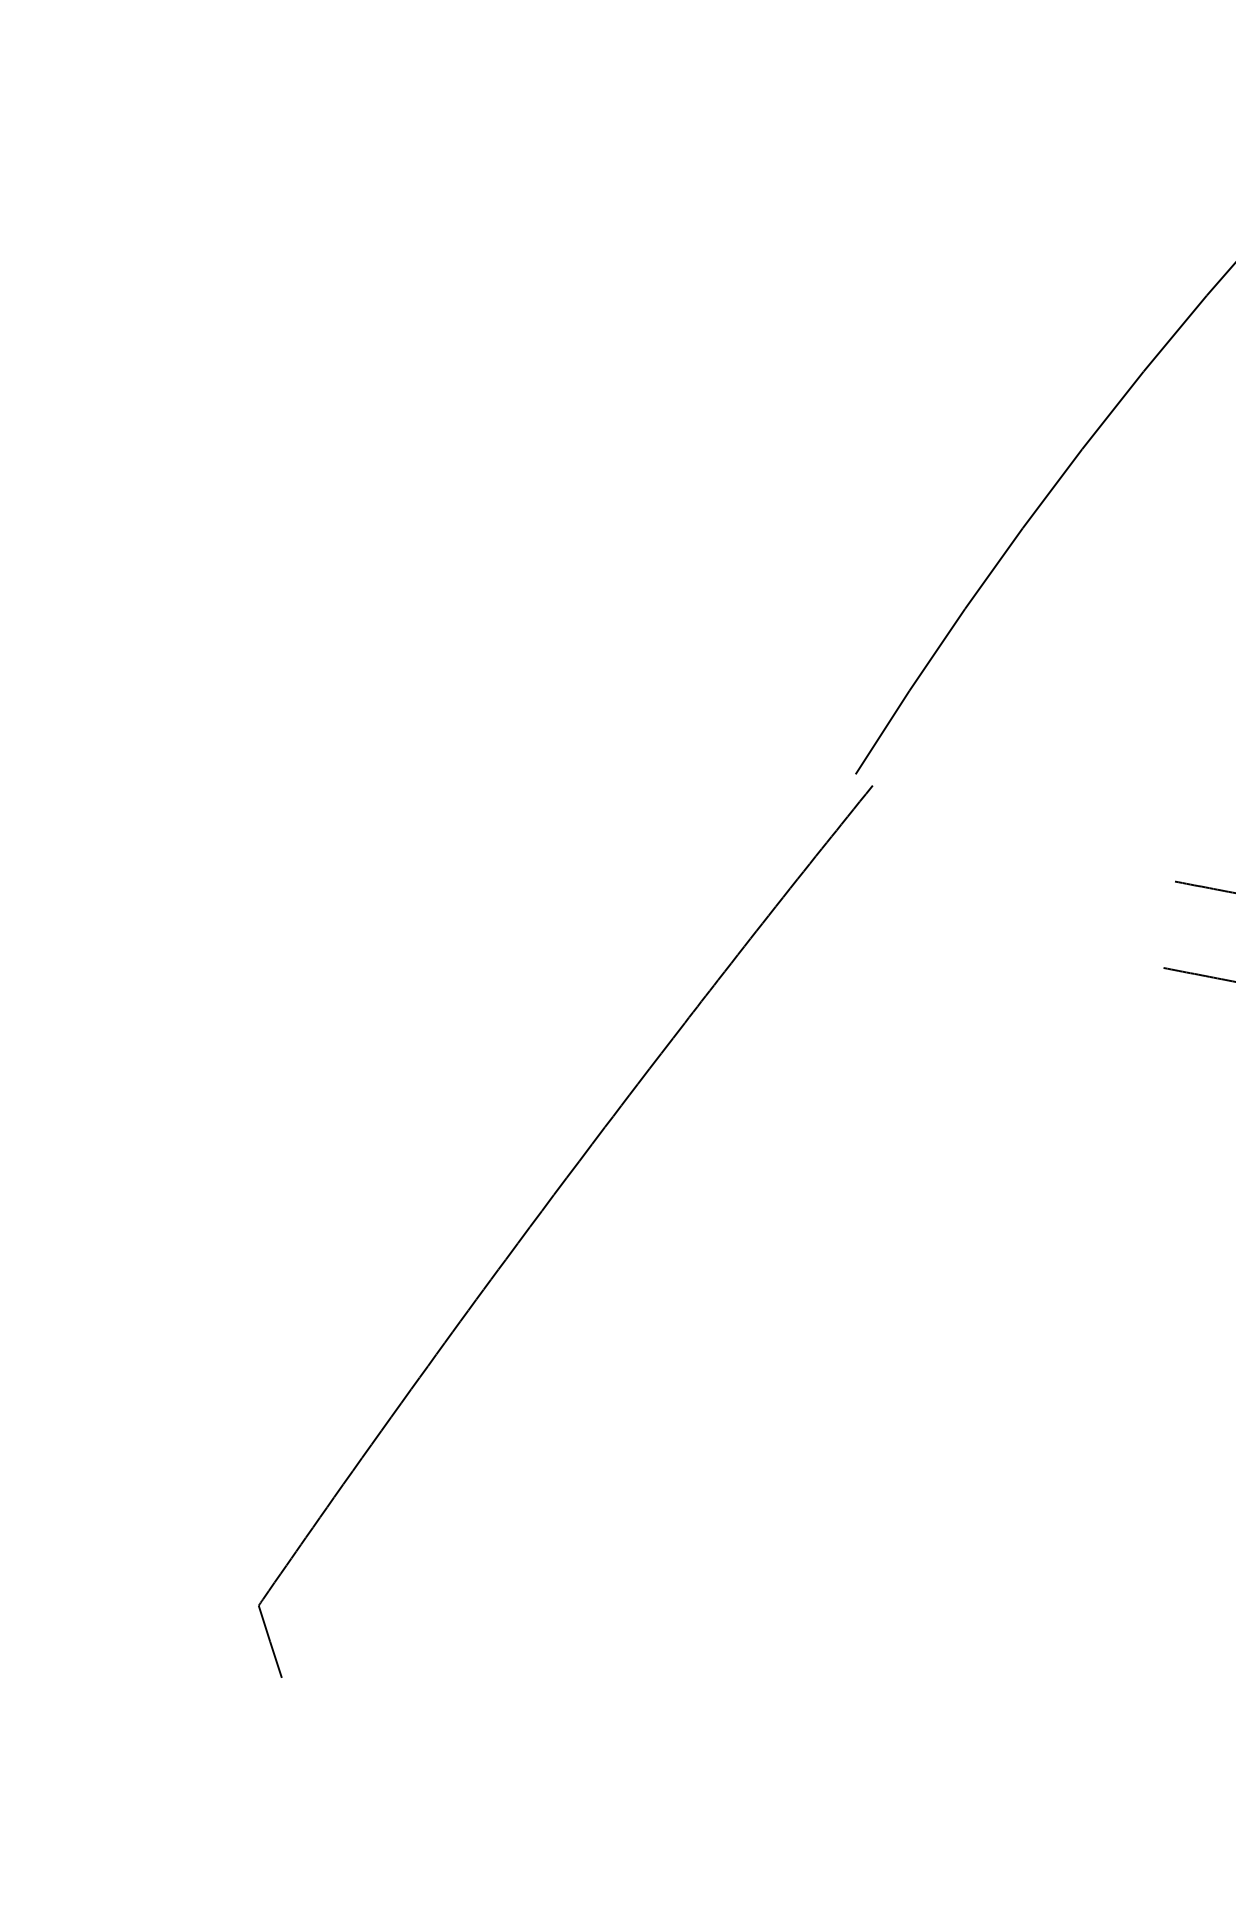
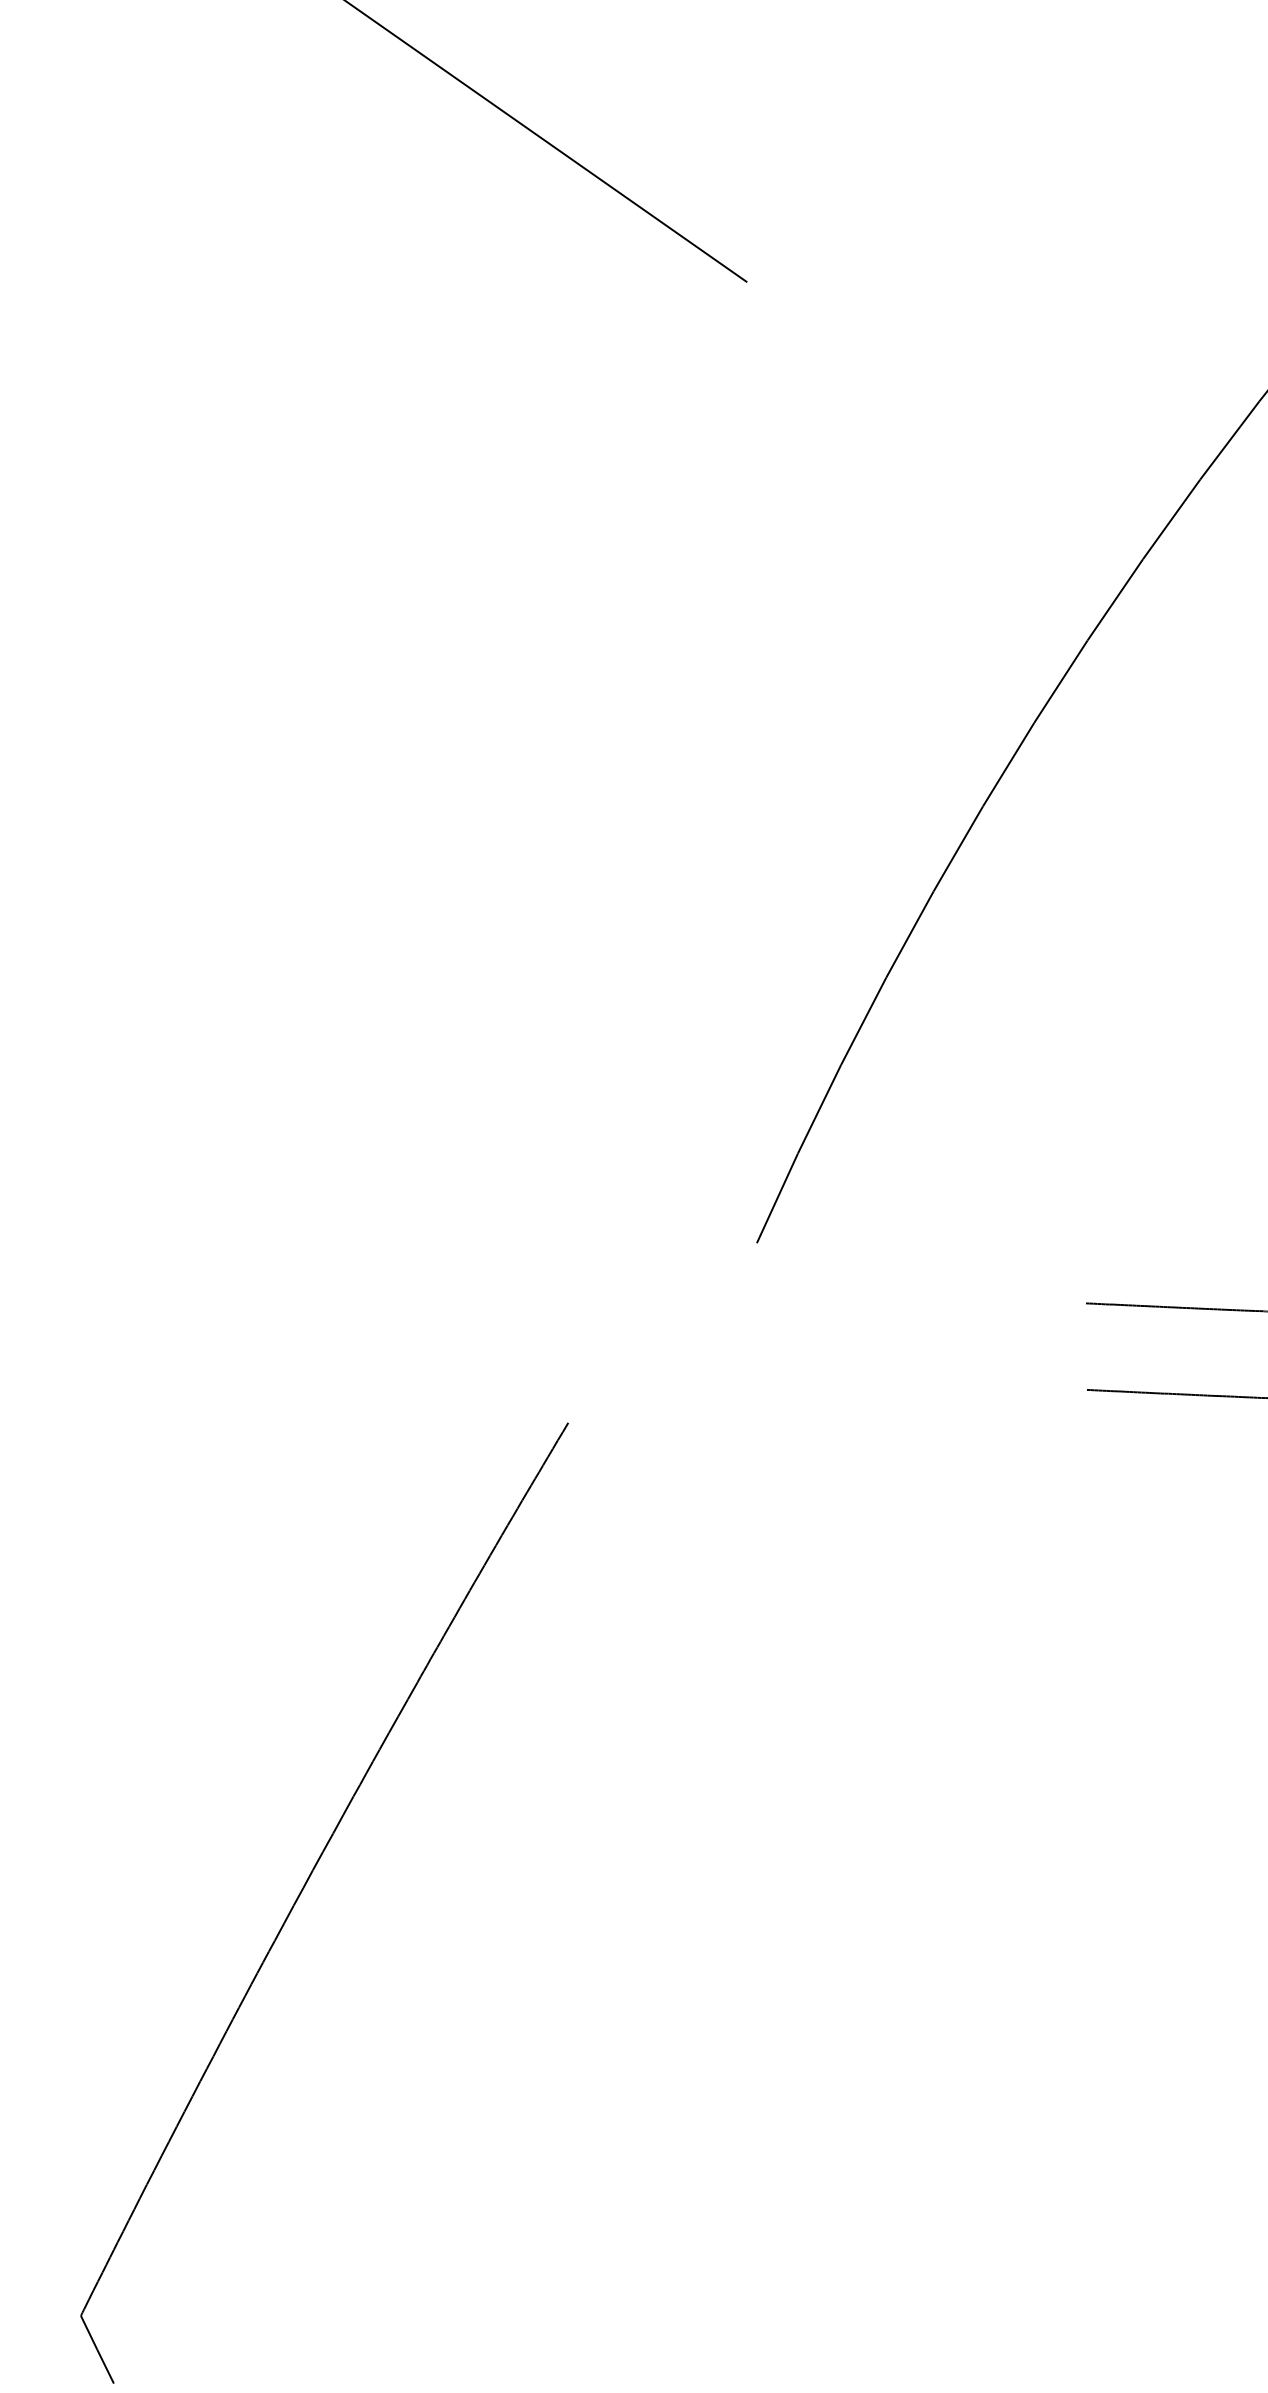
part: (541, 1213) -> (303, 1890), moved

